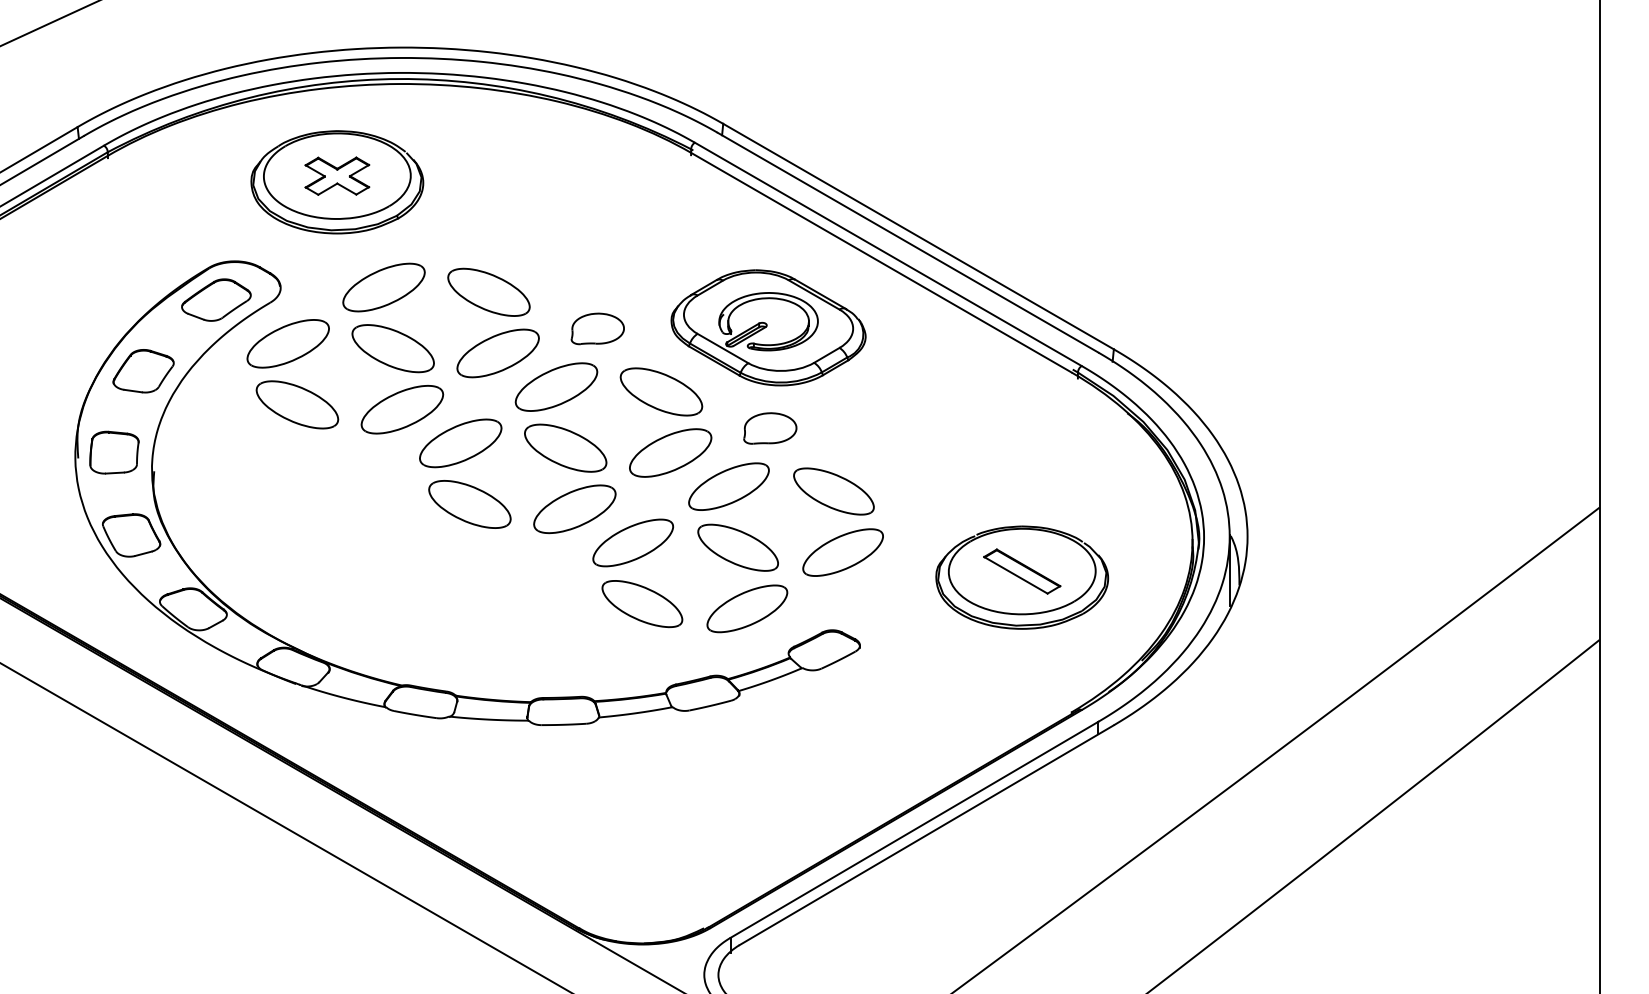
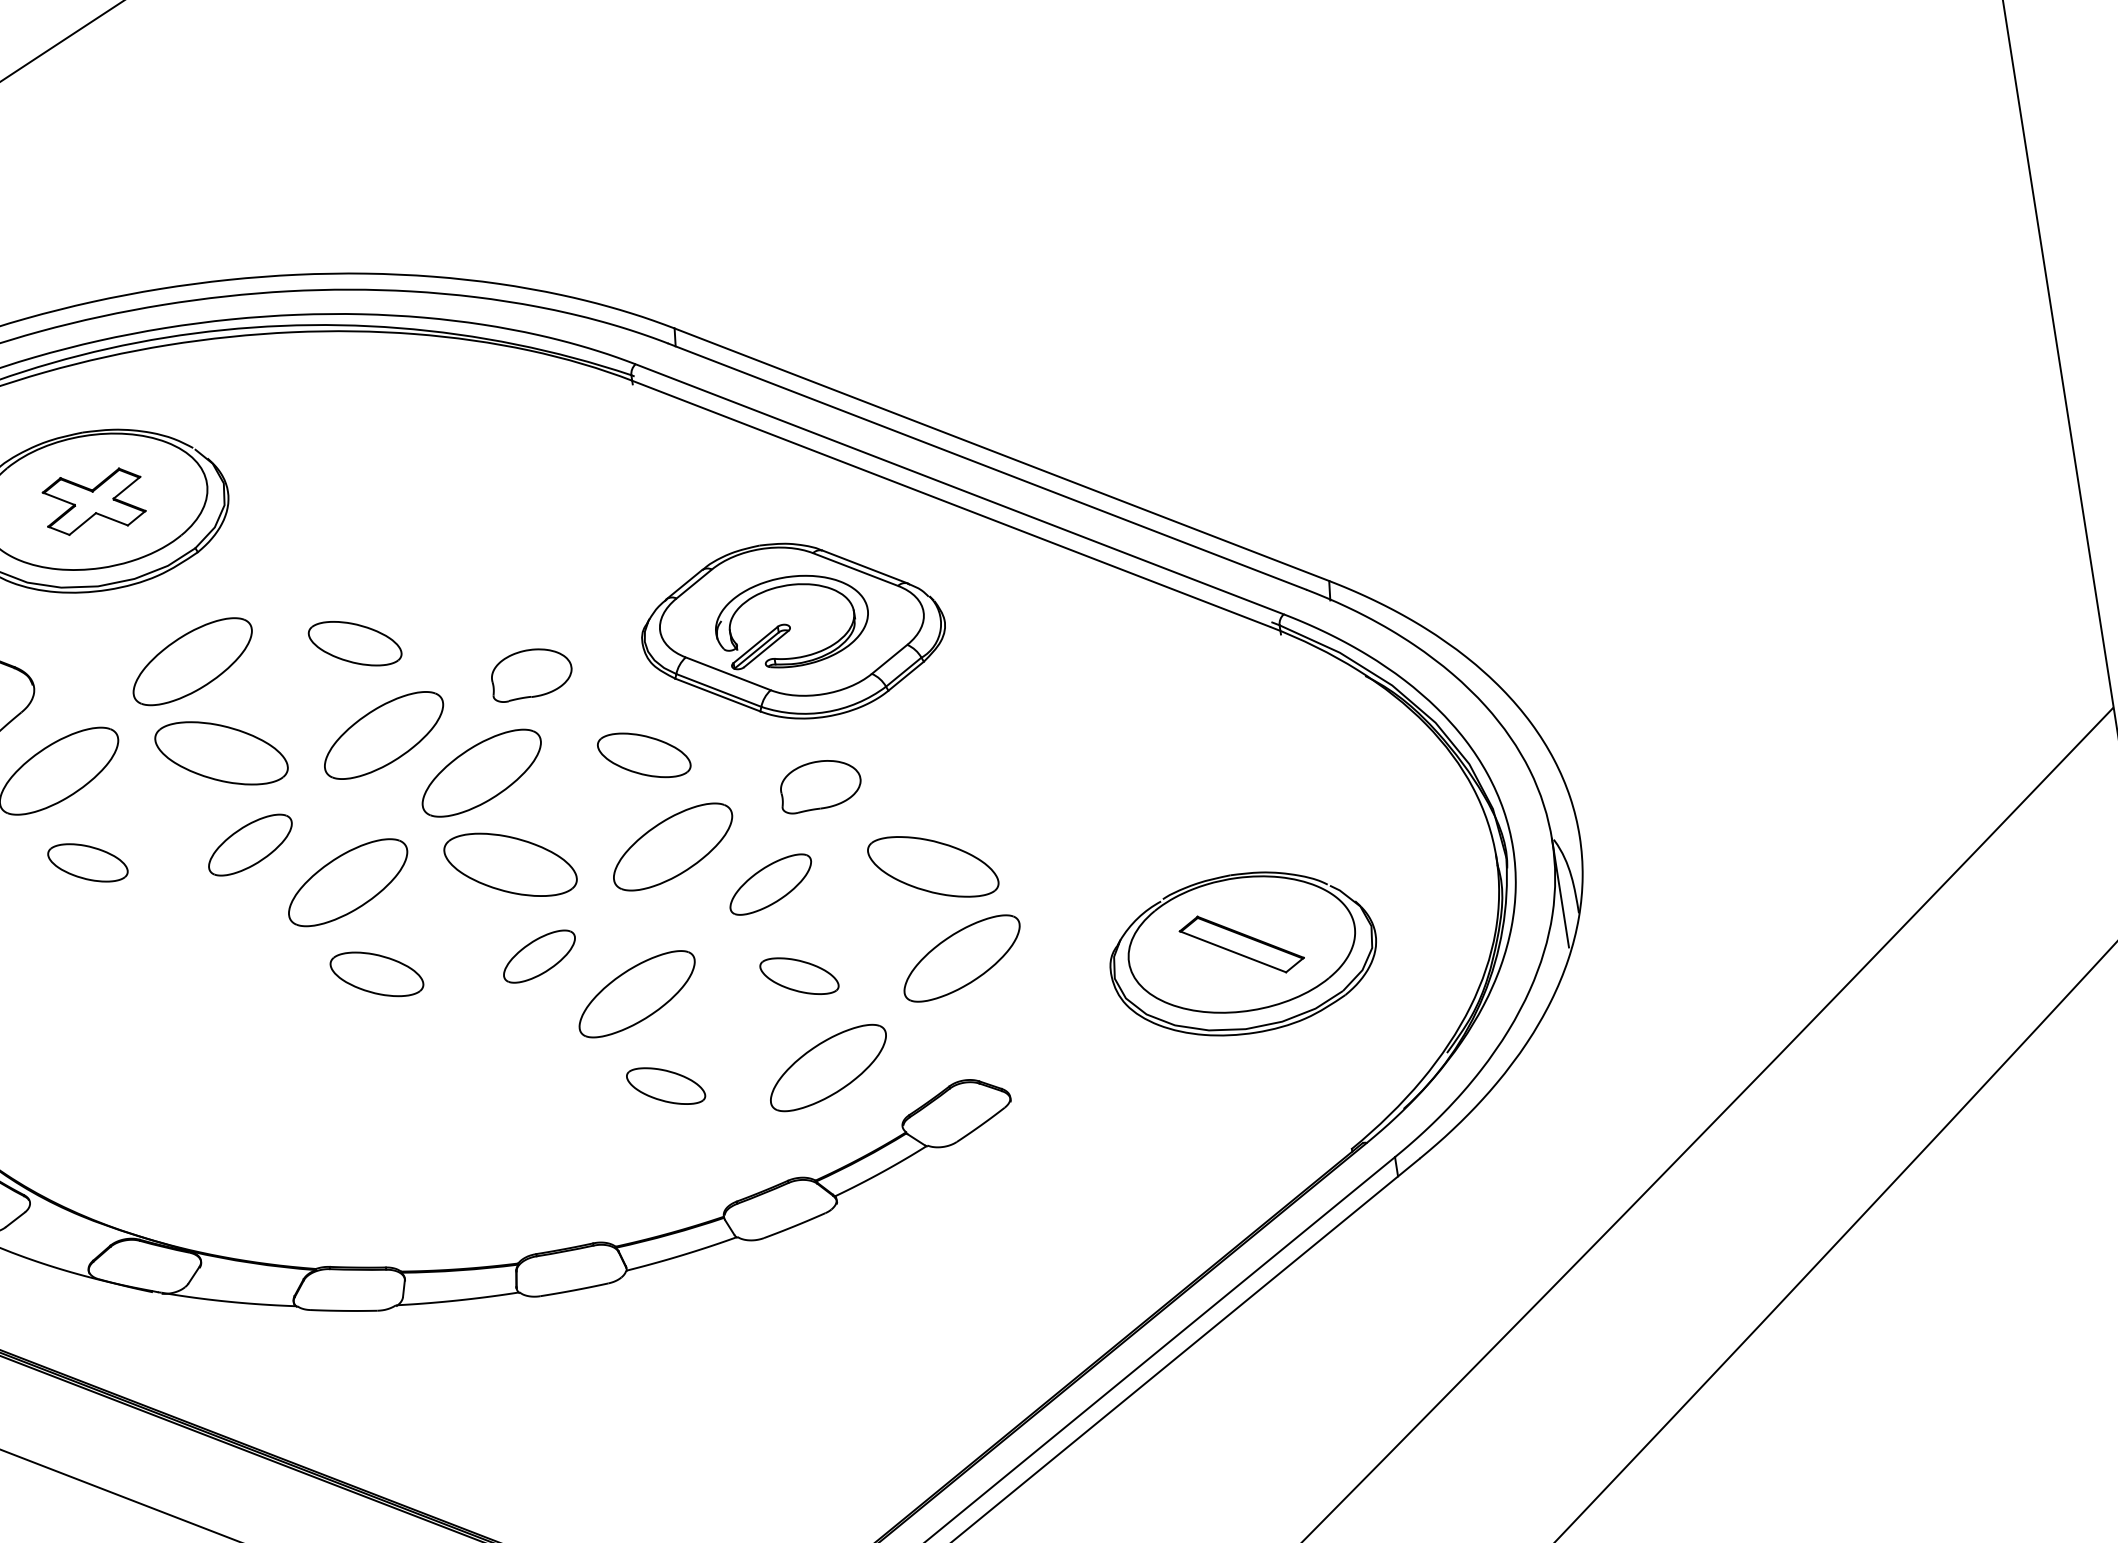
part: (488, 291) -> (354, 642), size x0.7
part: (661, 391) -> (644, 754), size x0.7
part: (297, 404) -> (87, 862), size x0.6
part: (402, 409) -> (250, 844), size x0.7
part: (728, 486) -> (769, 884), size x0.7
part: (469, 504) -> (376, 974), size x0.7
part: (574, 509) -> (538, 956), size x0.6
part: (737, 547) -> (798, 976), size x0.6
part: (642, 604) -> (666, 1086), size x0.6

